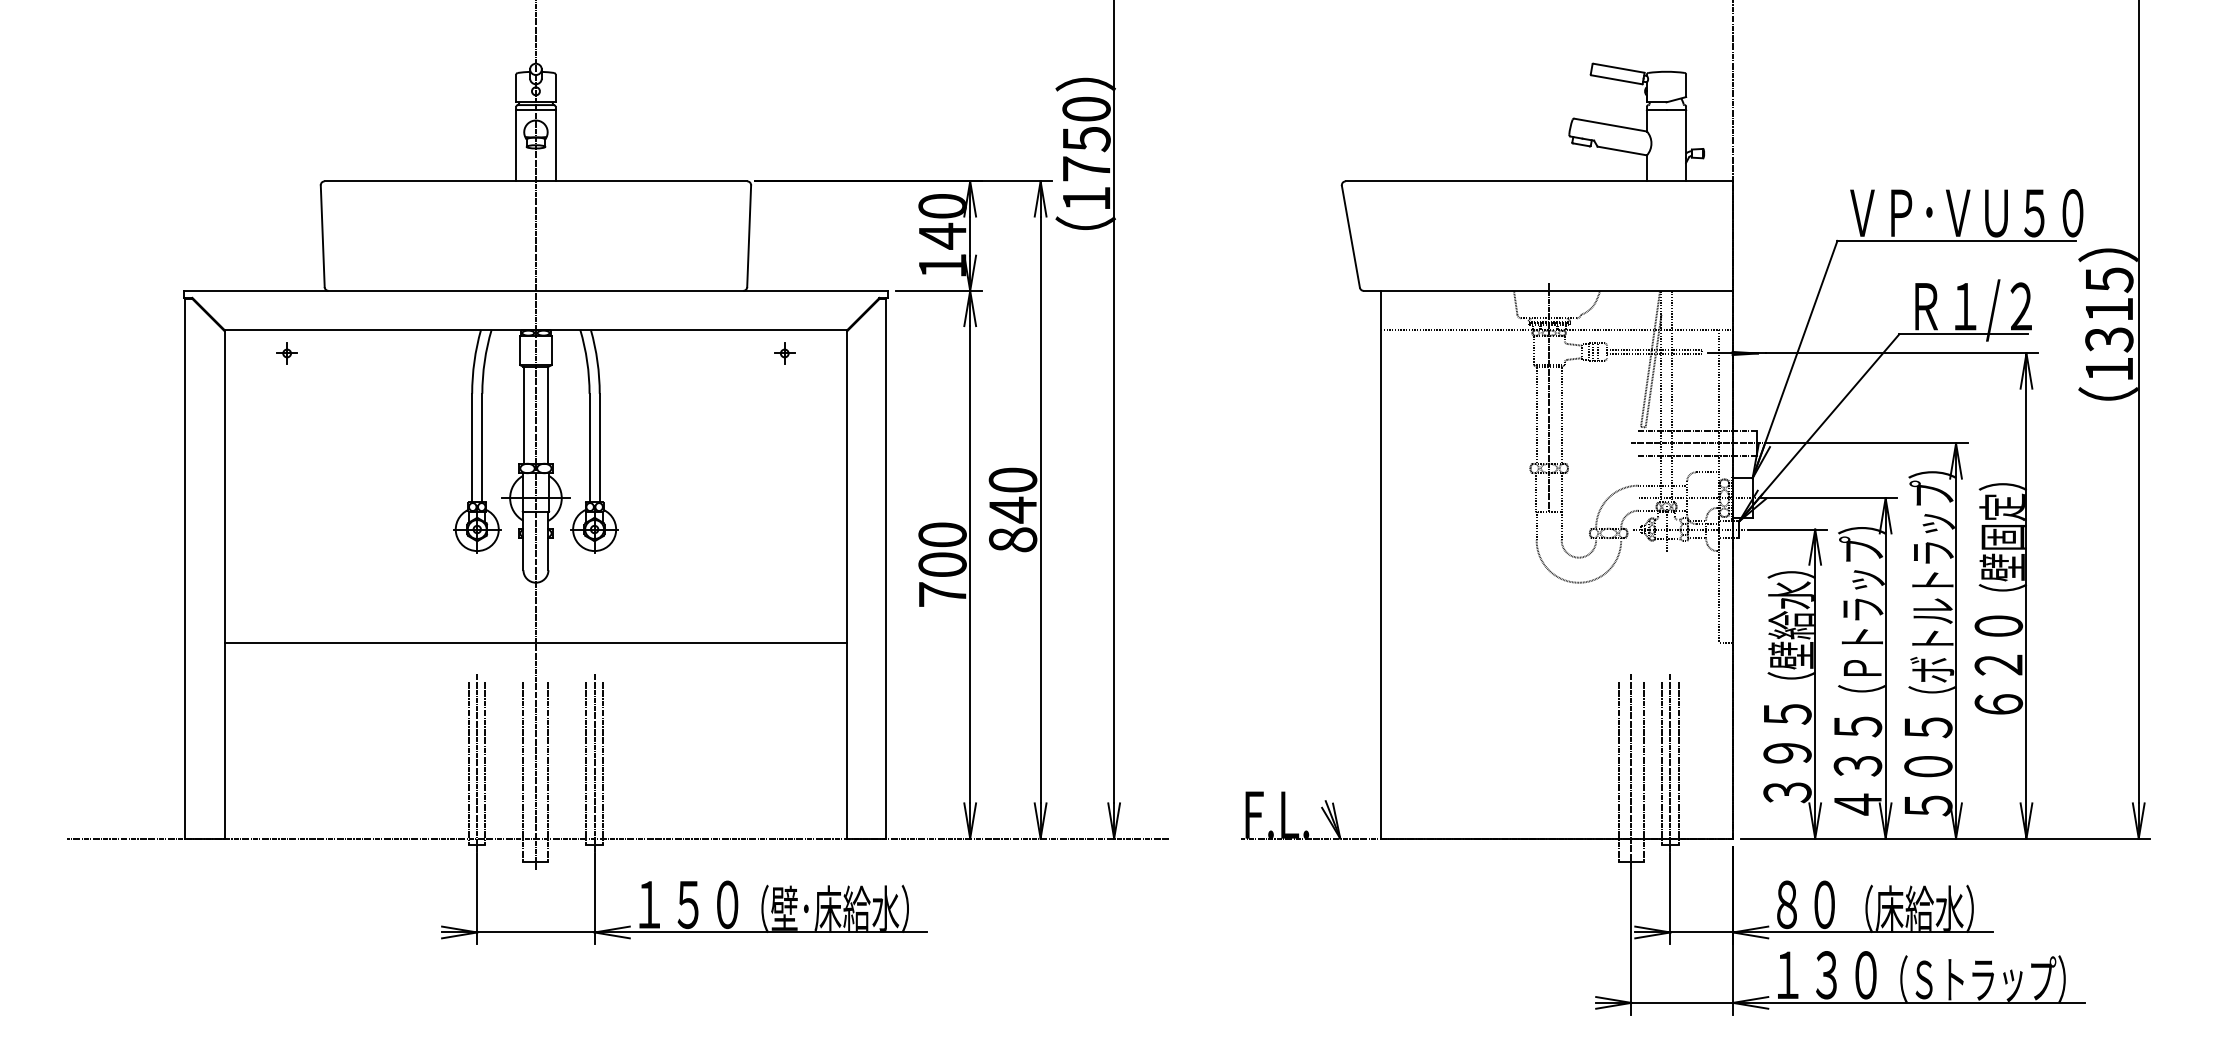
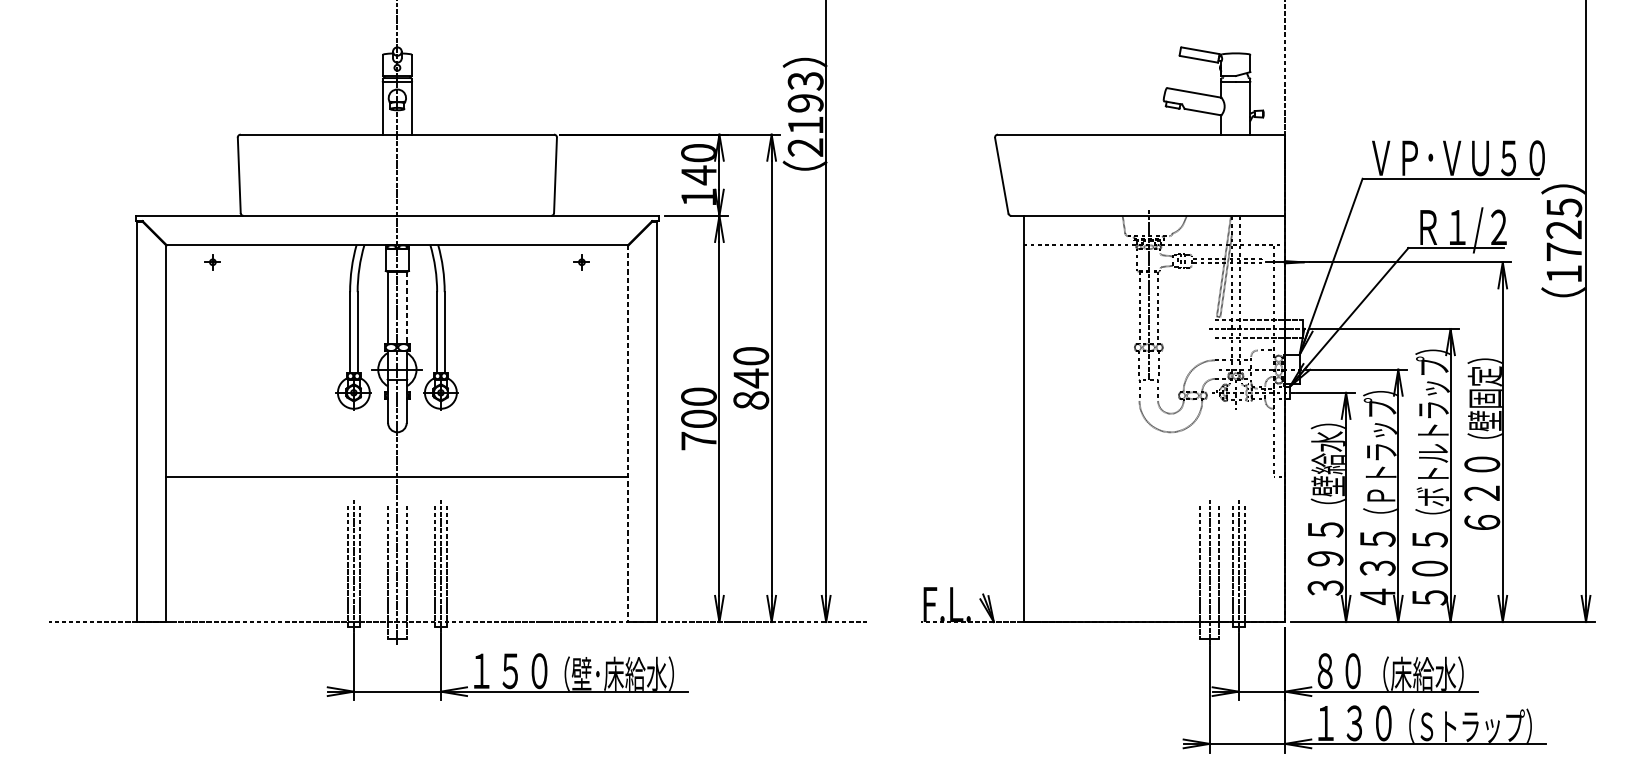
text: (1086, 153) -> (805, 113), 1750 -> 2193
text: (2109, 324) -> (1564, 240), 1315 -> 1725
line: (548, 415) -> (406, 308), solid -> dashed
line: (847, 584) -> (628, 433), solid -> dashed

